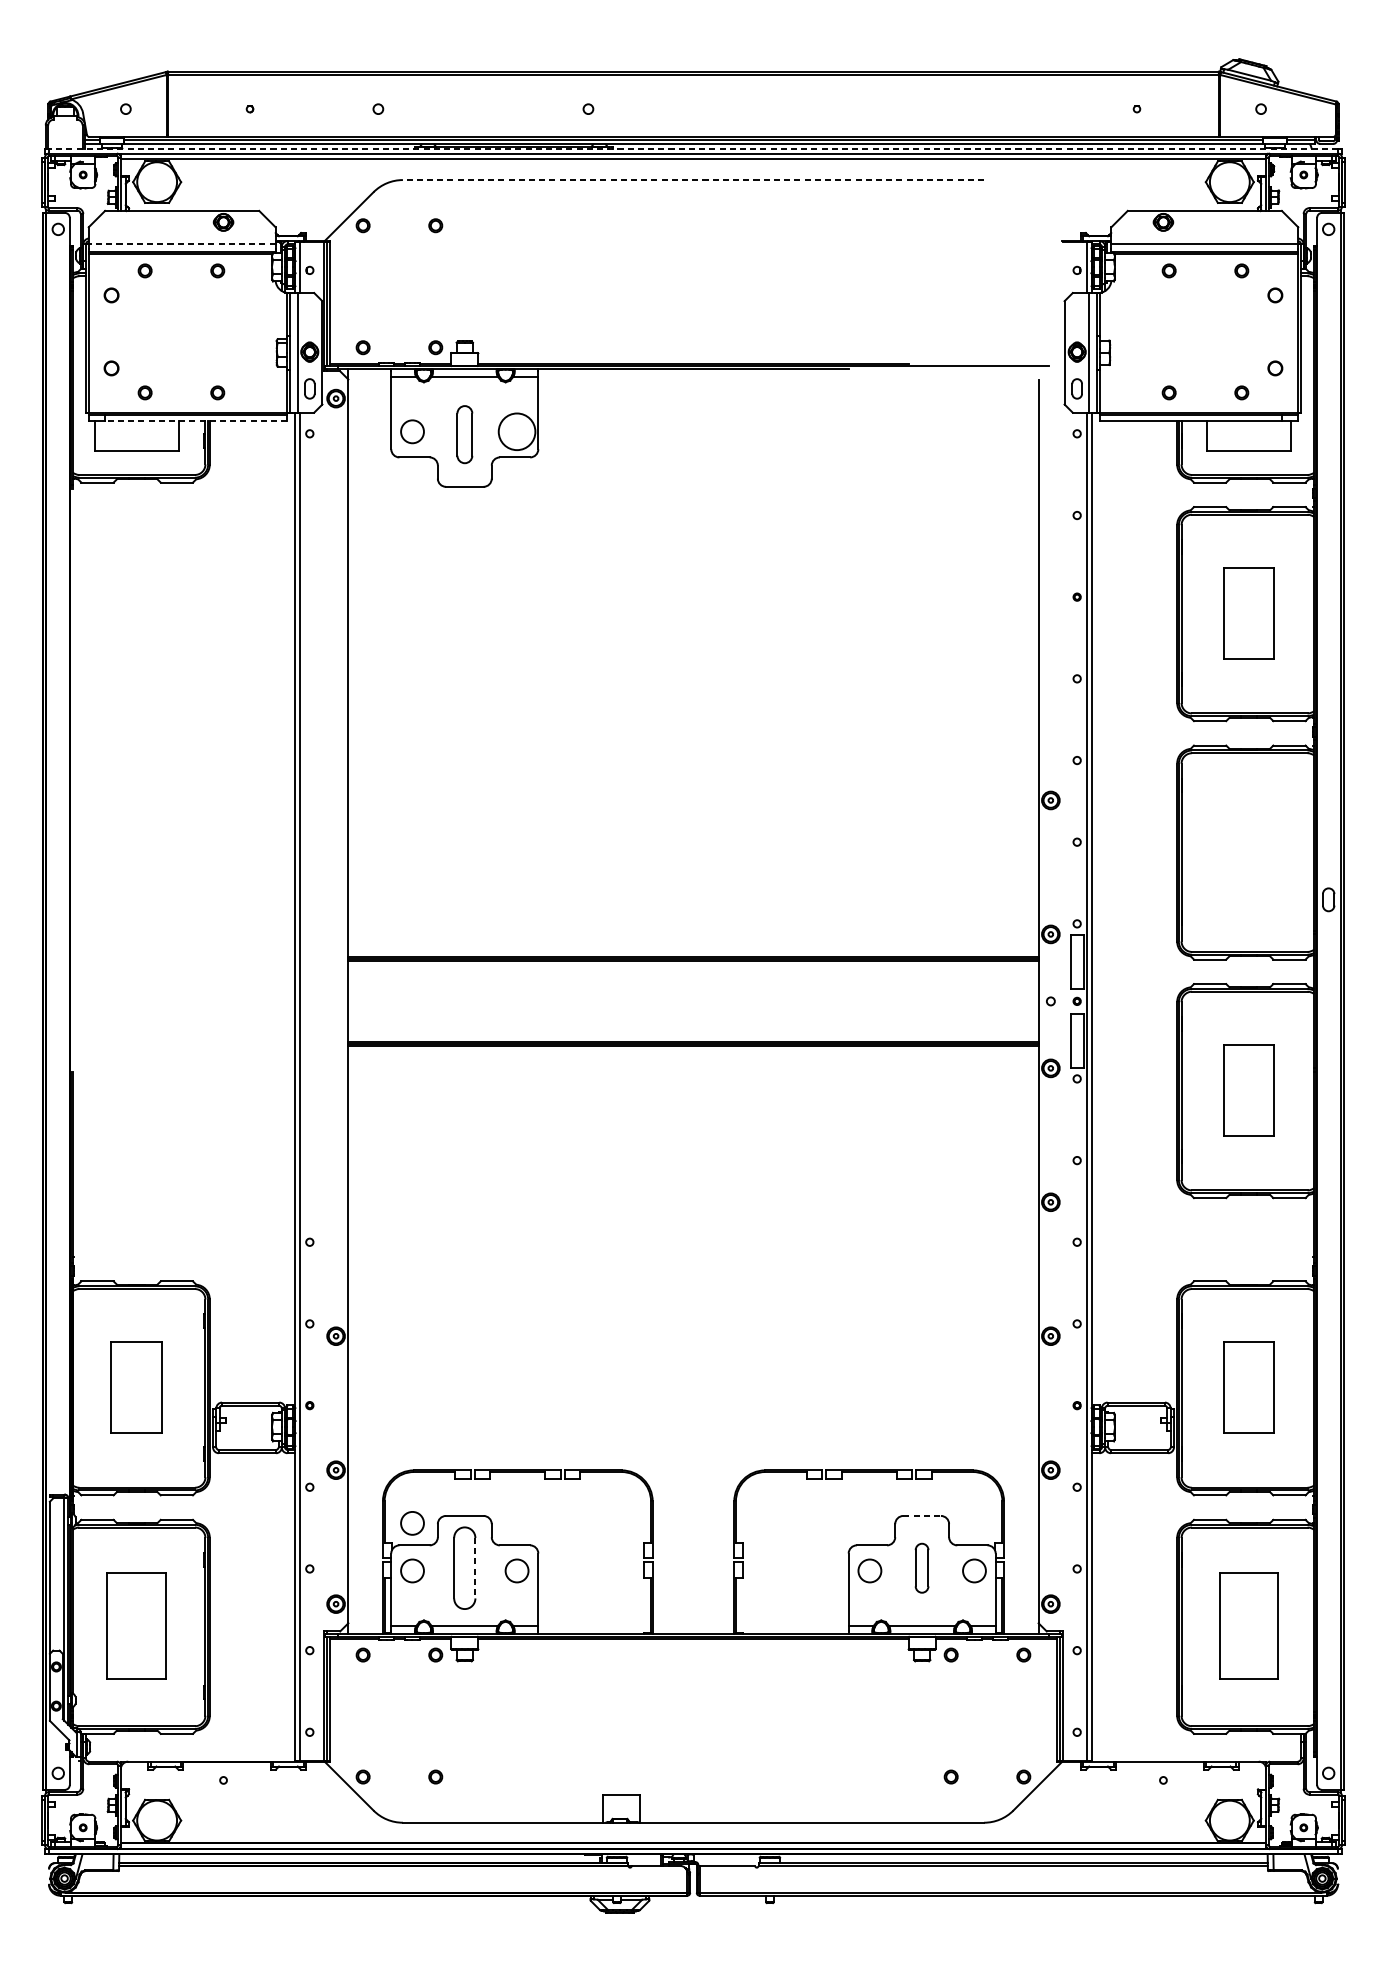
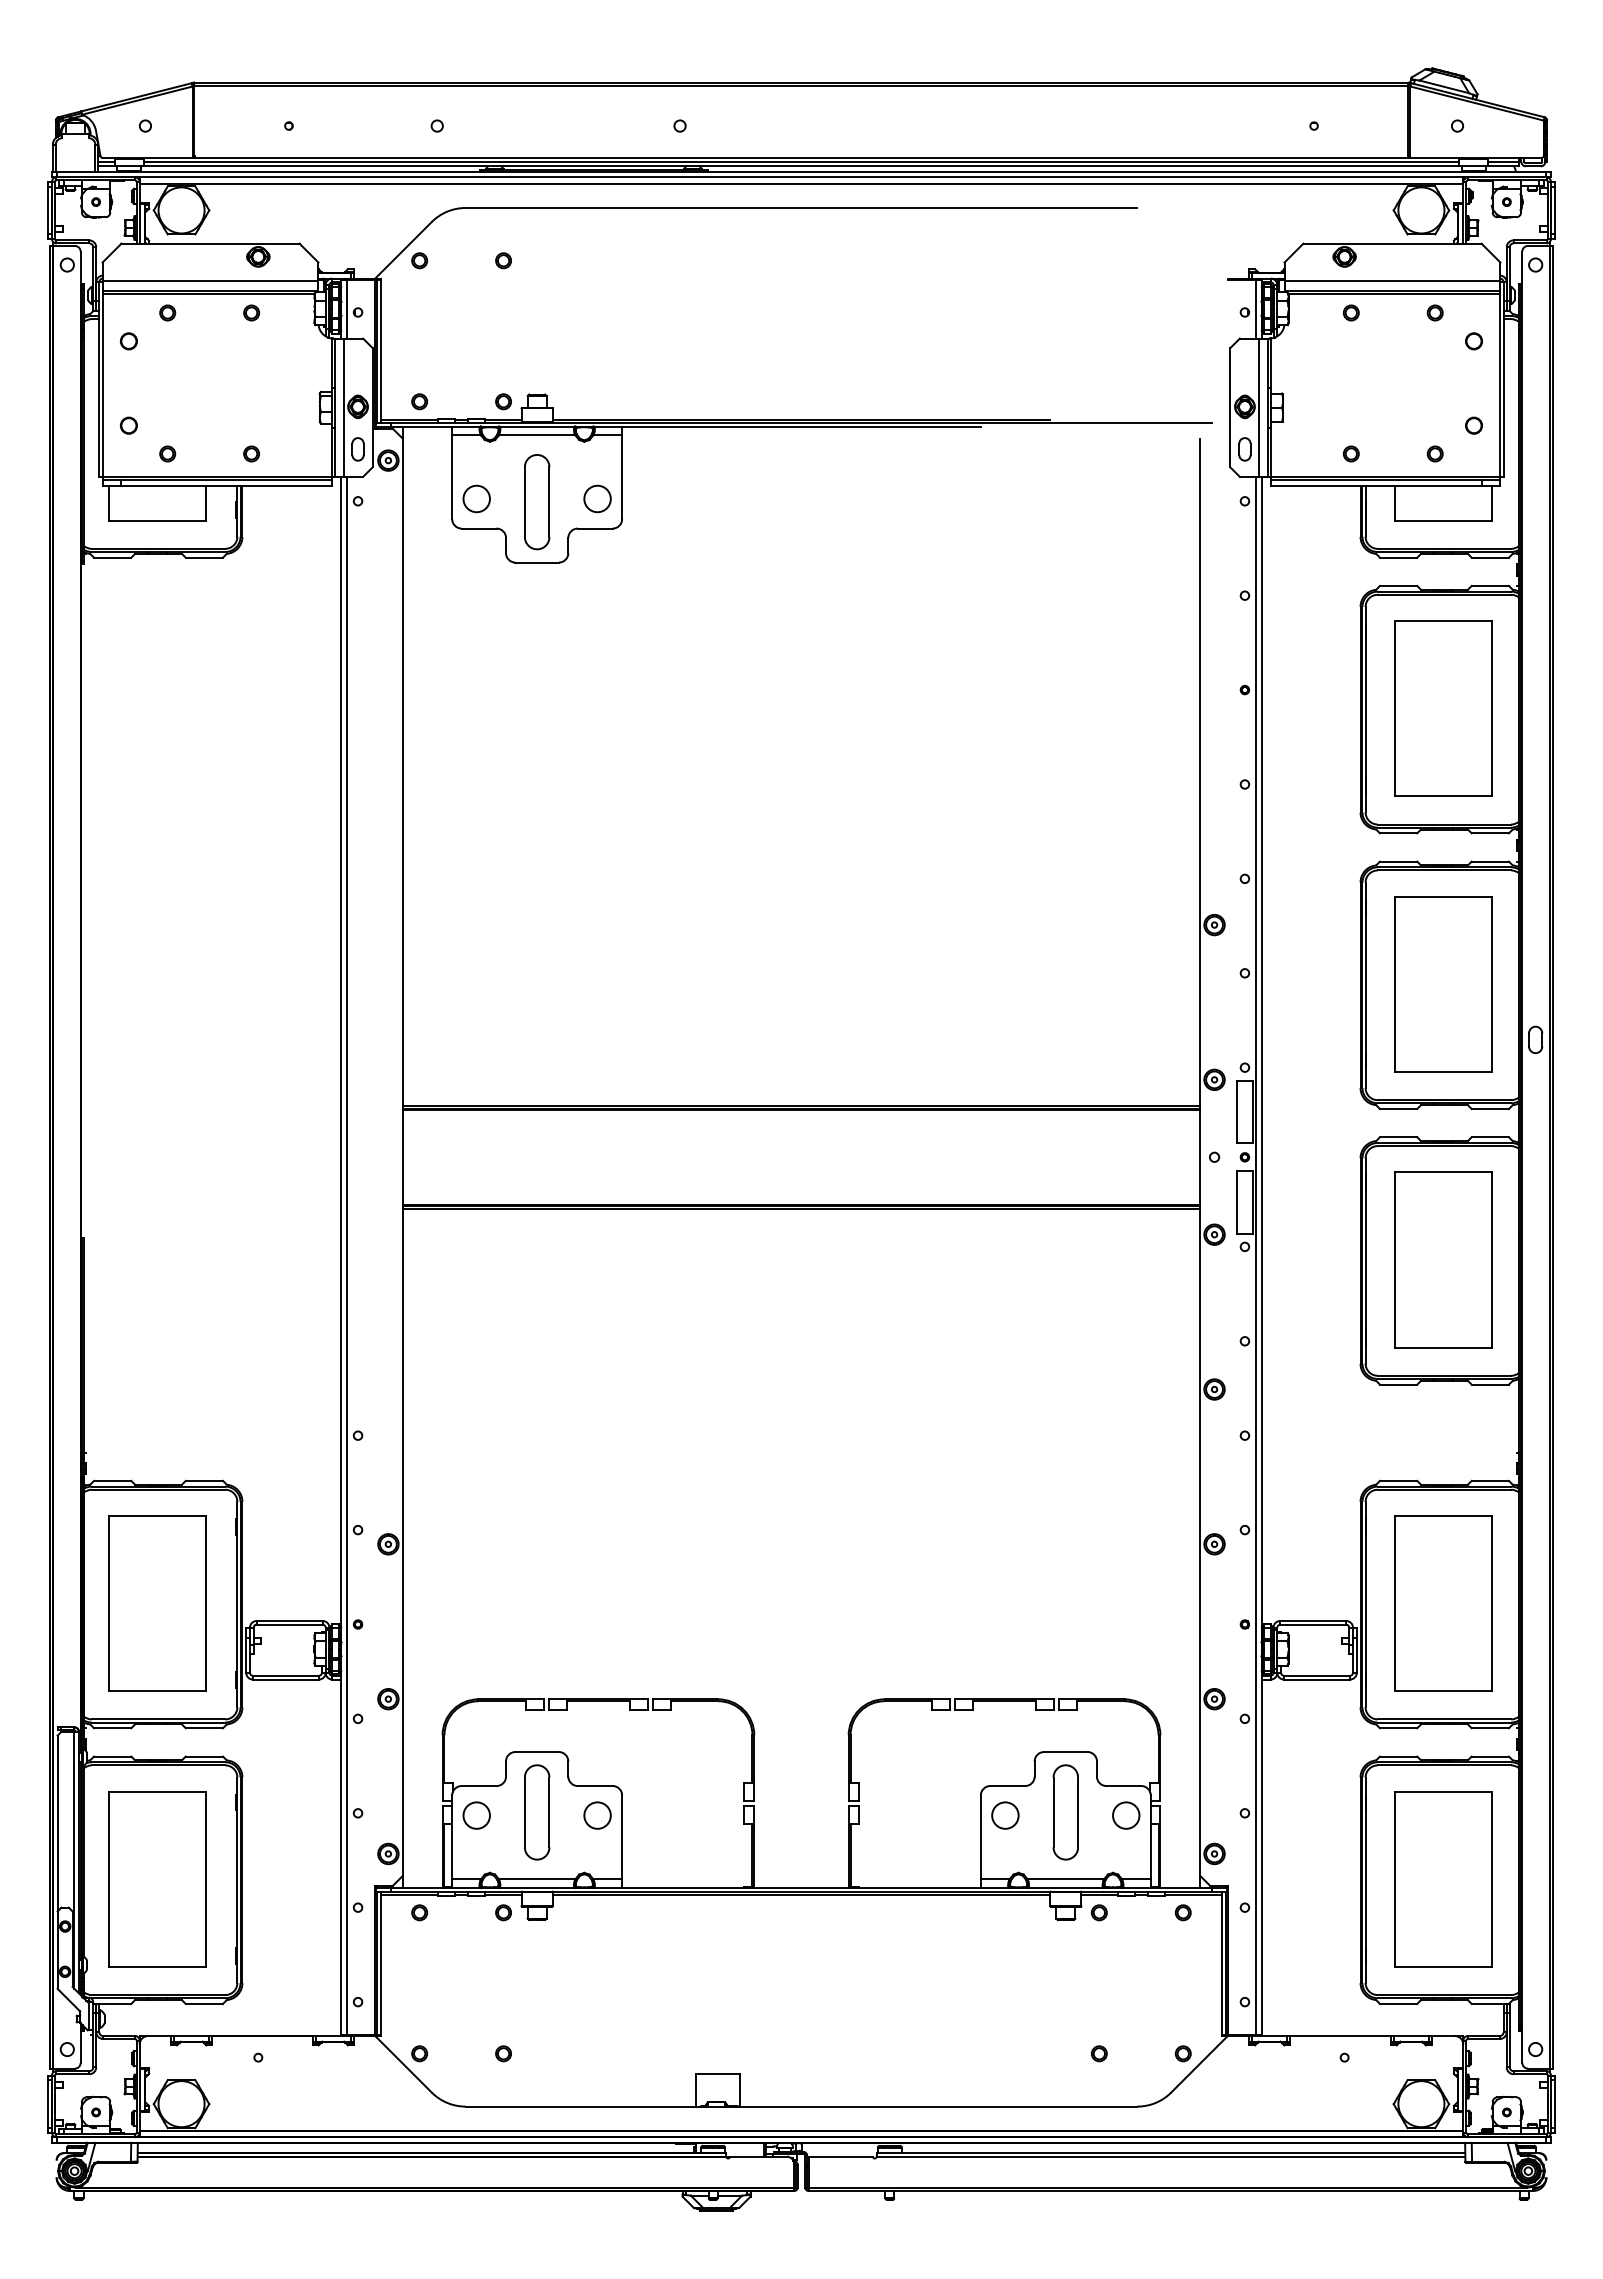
line: (693, 148) -> (801, 171), dashed -> solid
line: (693, 179) -> (801, 207), dashed -> solid
line: (182, 243) -> (210, 281), dashed -> solid
line: (196, 421) -> (226, 486), dashed -> solid
circle: (516, 431) -> (597, 498), size x0.62
part: (465, 434) -> (537, 502), size x1.43
part: (1248, 613) -> (1443, 708), size x1.67
part: (1248, 851) -> (1443, 984), added
part: (1248, 1089) -> (1443, 1259), size x1.67
part: (136, 1387) -> (157, 1603), size x1.67
part: (1248, 1387) -> (1443, 1603), size x1.67
line: (921, 1516) -> (1065, 1752), dashed -> solid
circle: (412, 1523) -> (476, 1760), removed
line: (475, 1568) -> (549, 1812), dashed -> solid
part: (921, 1568) -> (1065, 1812), size x1.67
part: (136, 1626) -> (157, 1879), size x1.43
part: (1248, 1626) -> (1443, 1879), size x1.43

